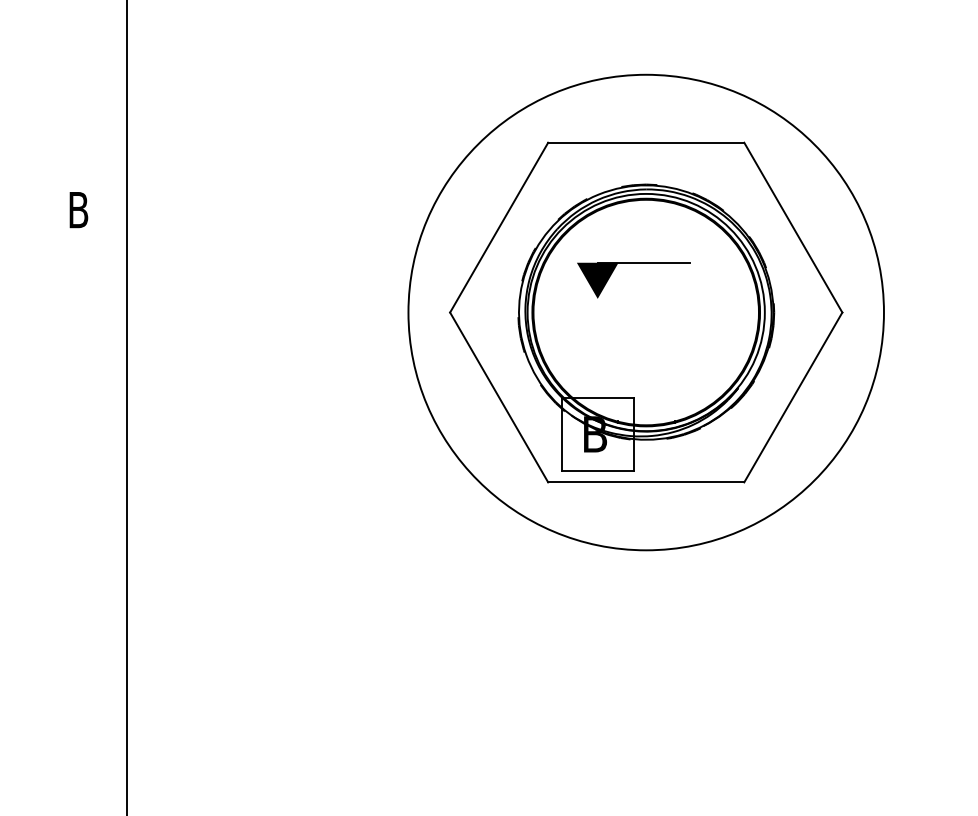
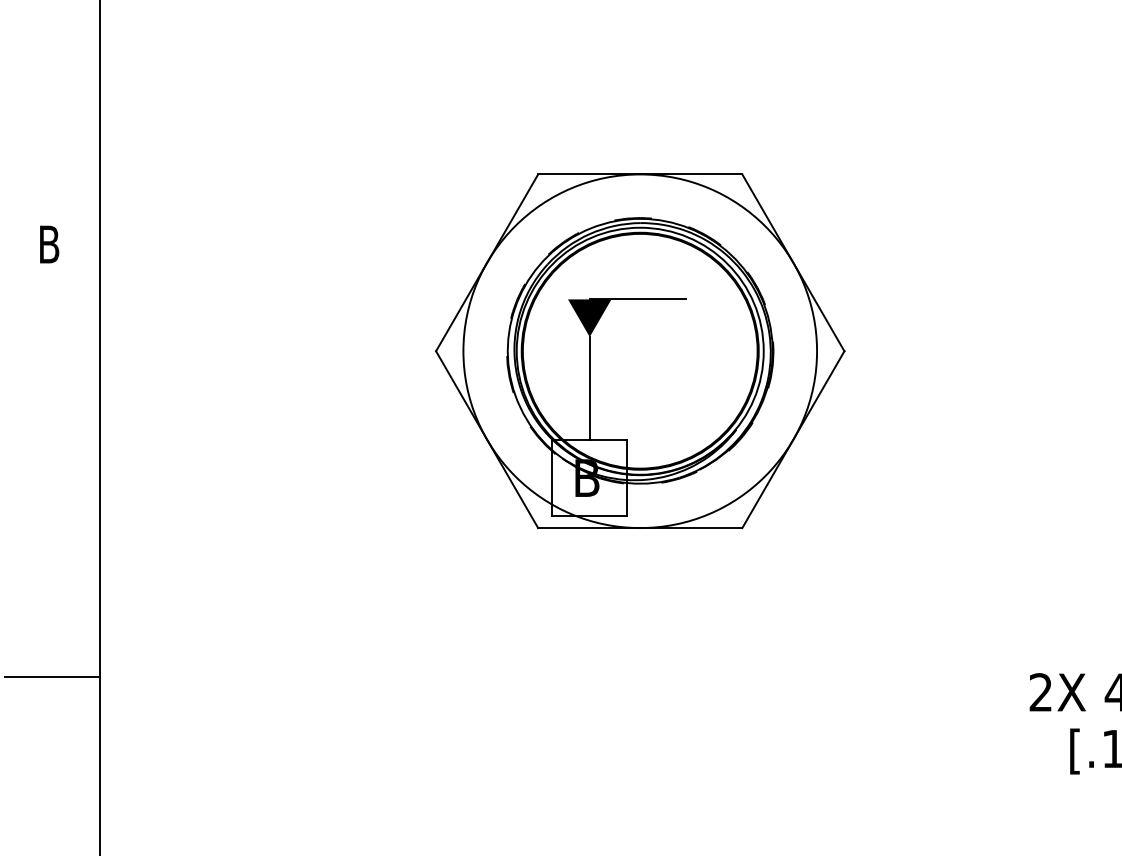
circle: (646, 312) -> (640, 351), size x0.71
line: (597, 348) -> (589, 388), added
line: (81, 625) -> (52, 677), added

